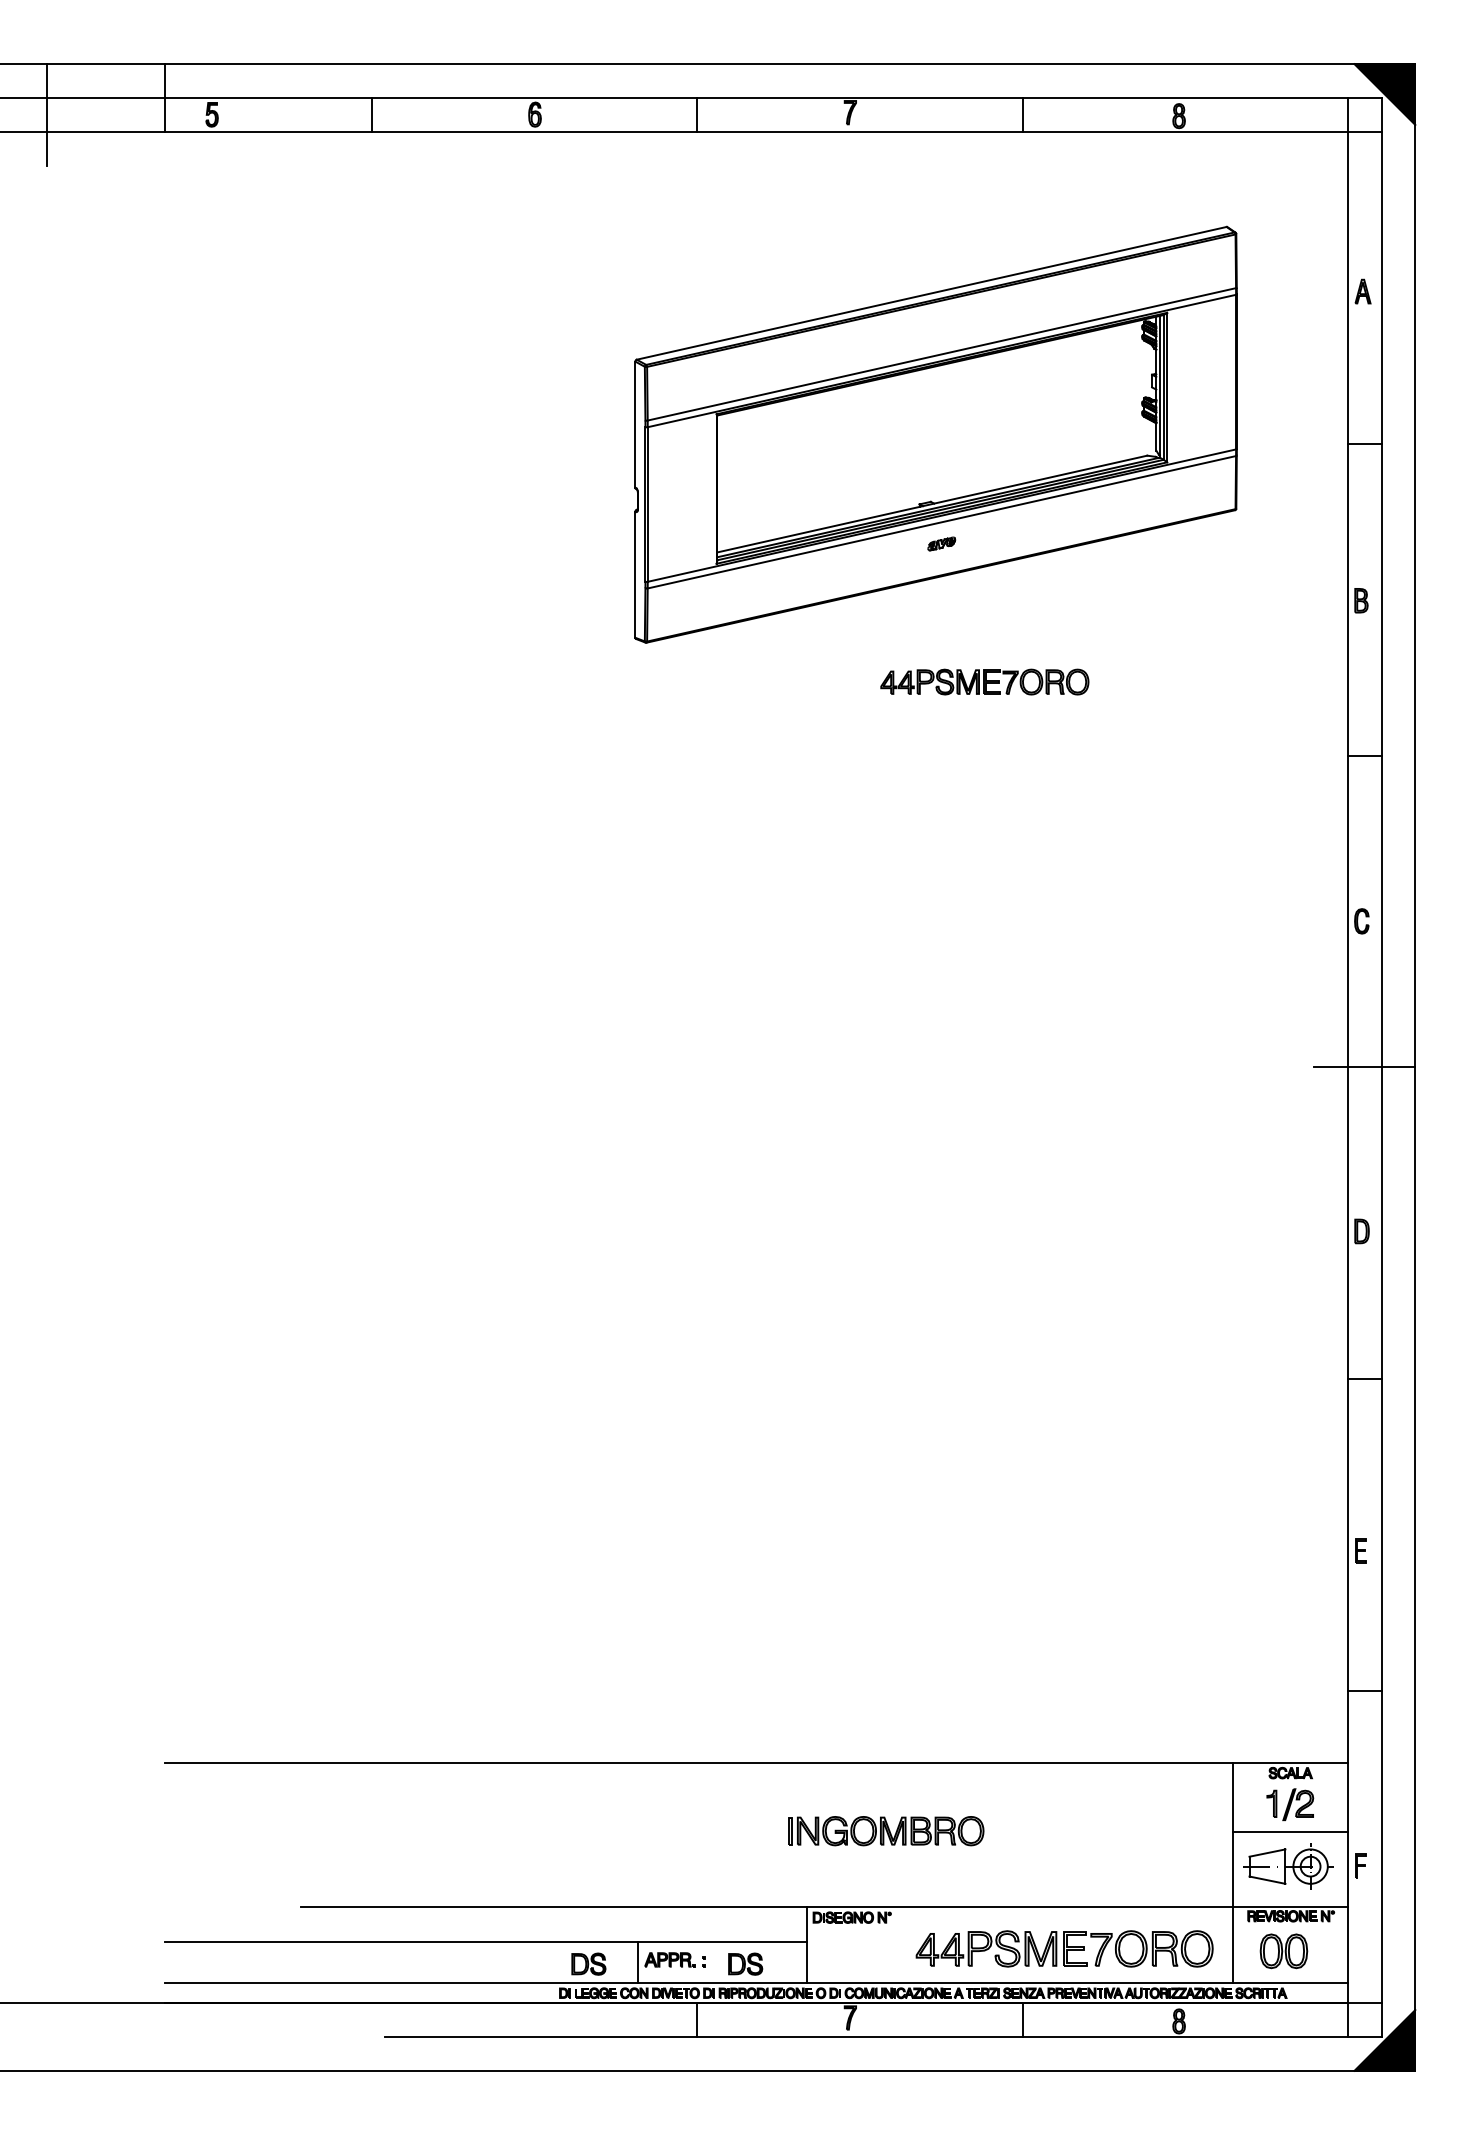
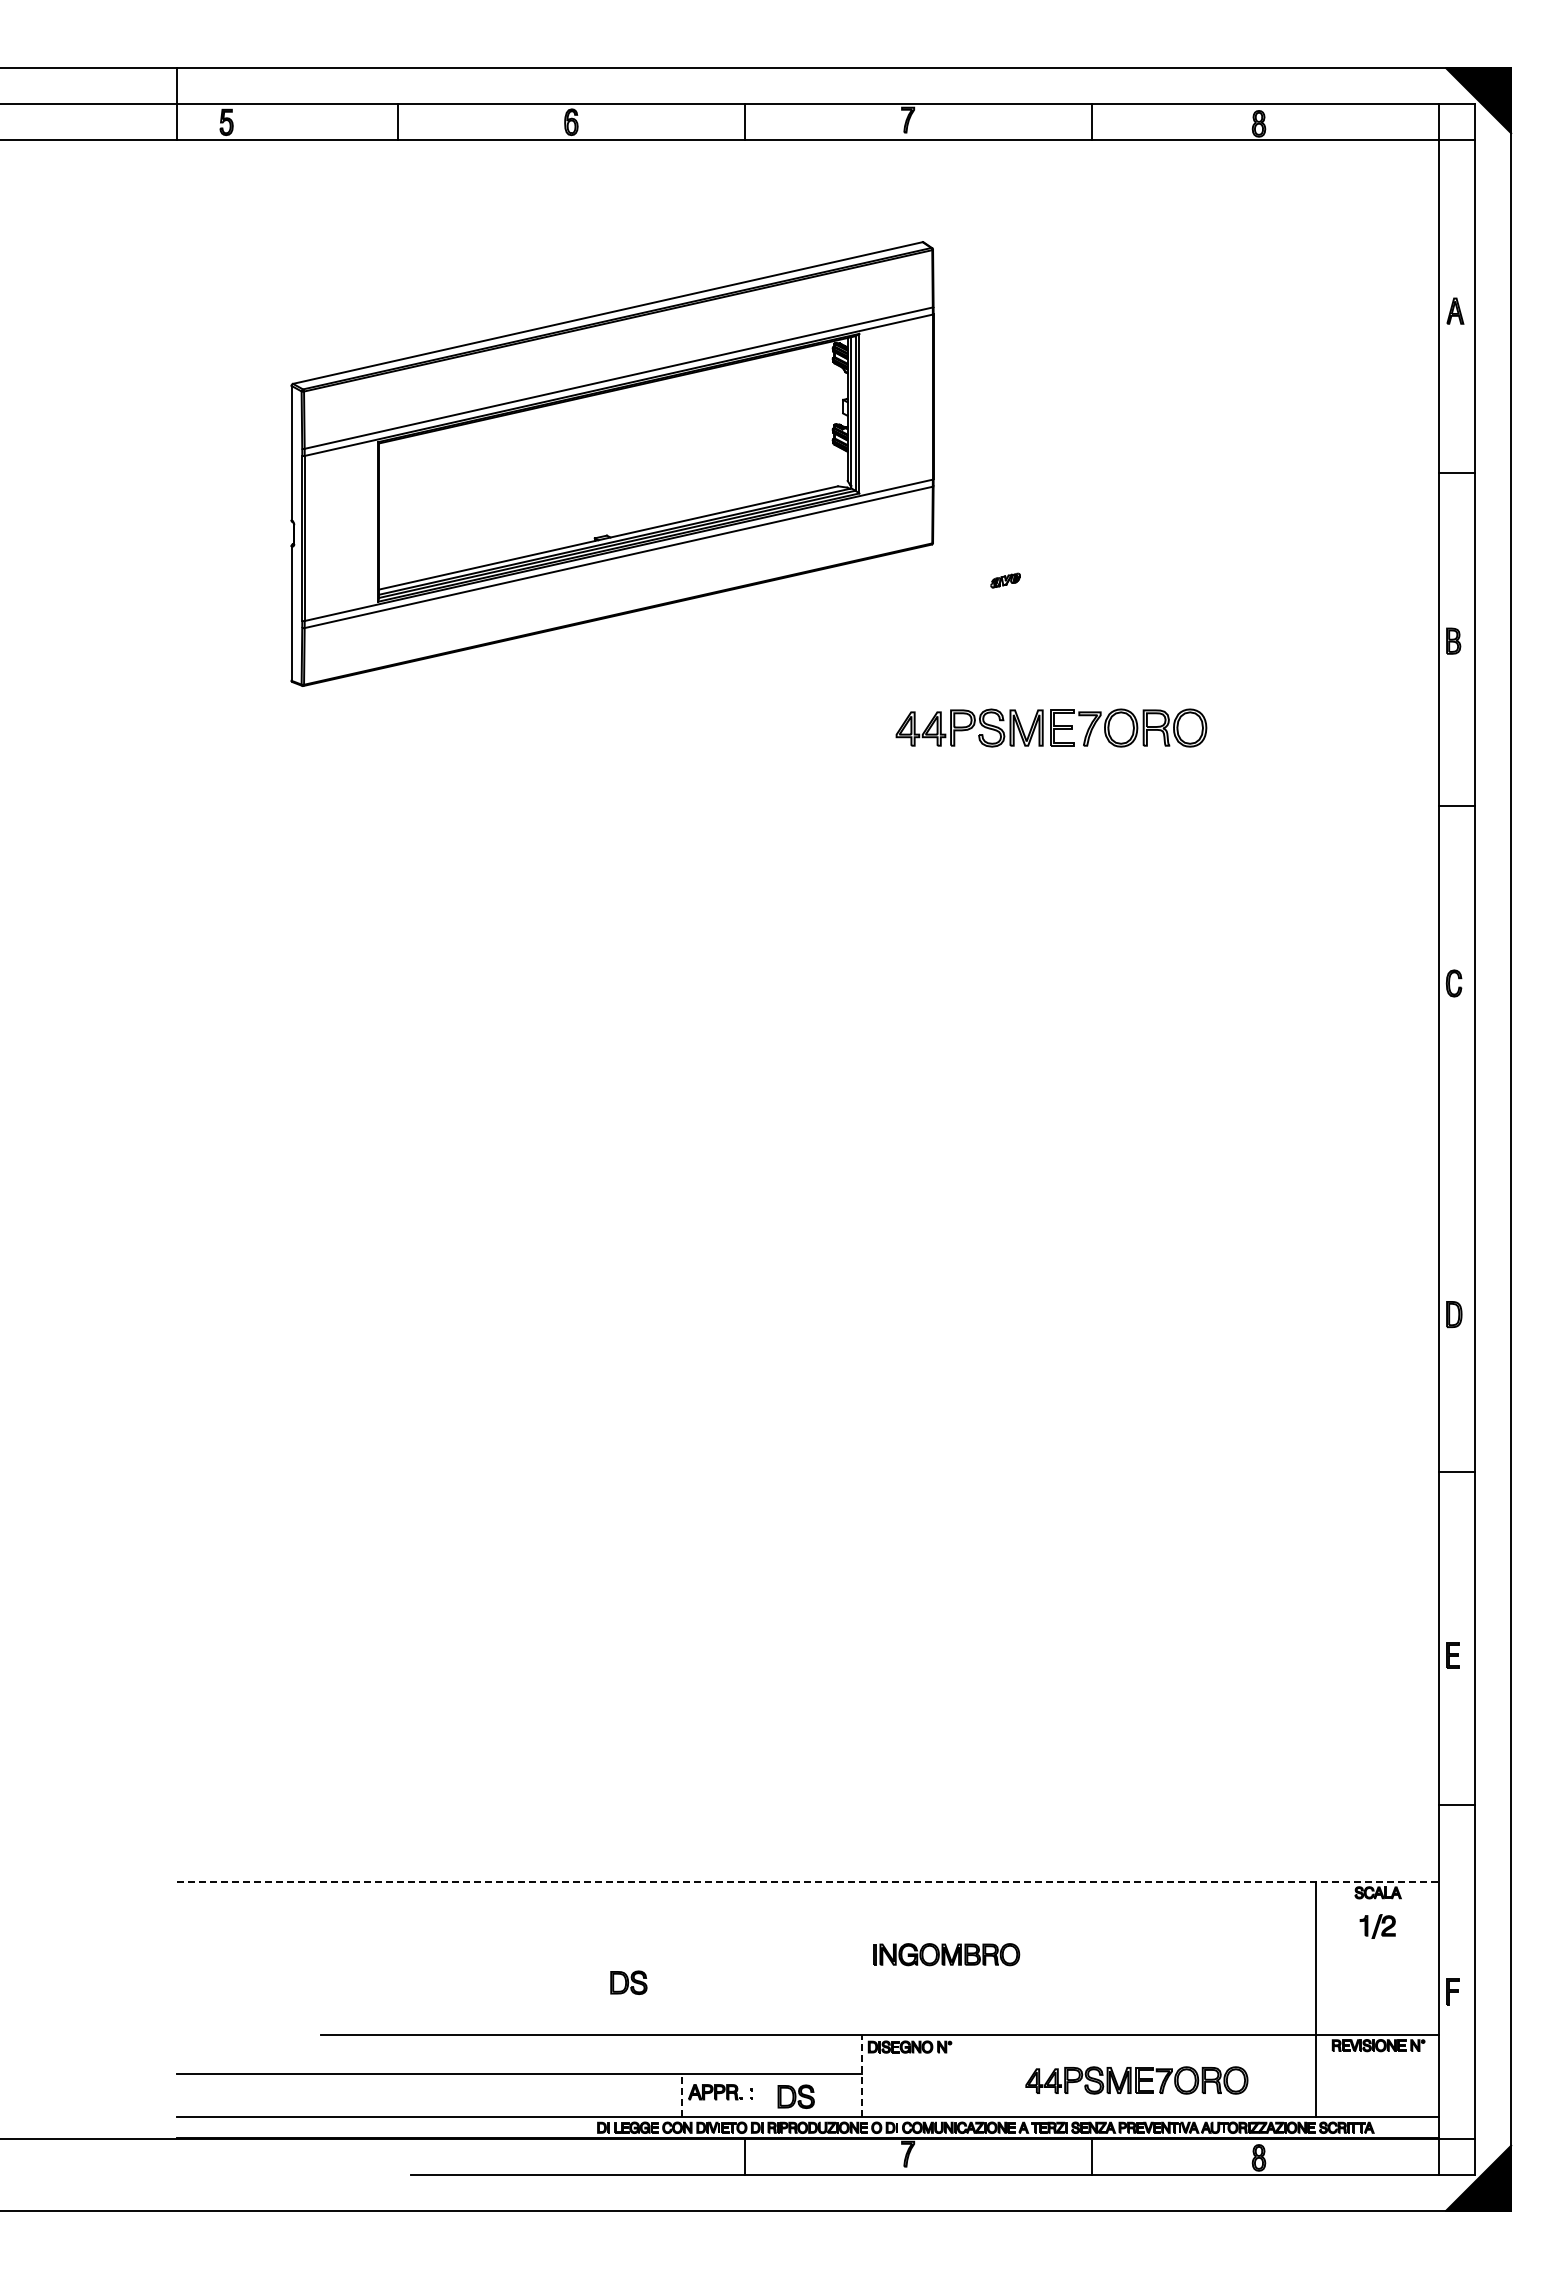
line: (47, 114) -> (50, 122), removed
part: (936, 434) -> (612, 463), moved
part: (984, 681) -> (1051, 727), size x1.4
line: (1364, 1067) -> (1456, 1139), removed
line: (757, 1763) -> (808, 1882), solid -> dashed
part: (1290, 1804) -> (1377, 1926), size x0.7
part: (886, 1830) -> (946, 1954), size x0.7
line: (1290, 1831) -> (1377, 1955), removed
part: (1288, 1866) -> (1375, 1992), removed
line: (807, 1945) -> (862, 2076), solid -> dashed
part: (1064, 1948) -> (1136, 2080), size x0.7
part: (1283, 1950) -> (1370, 2082), removed
line: (638, 1962) -> (681, 2095), solid -> dashed
part: (588, 1963) -> (628, 1982), moved

